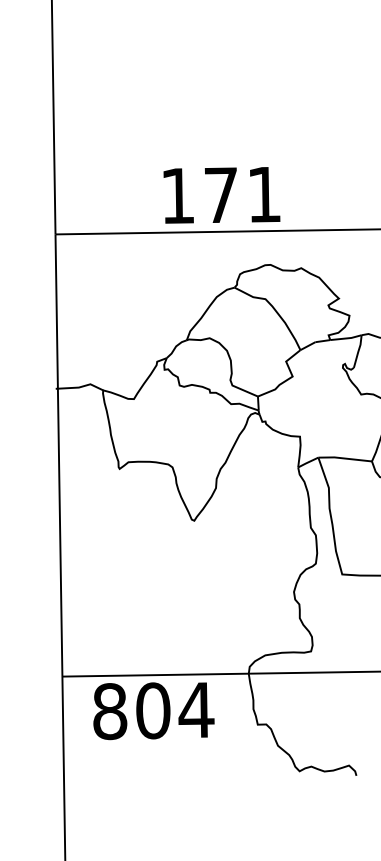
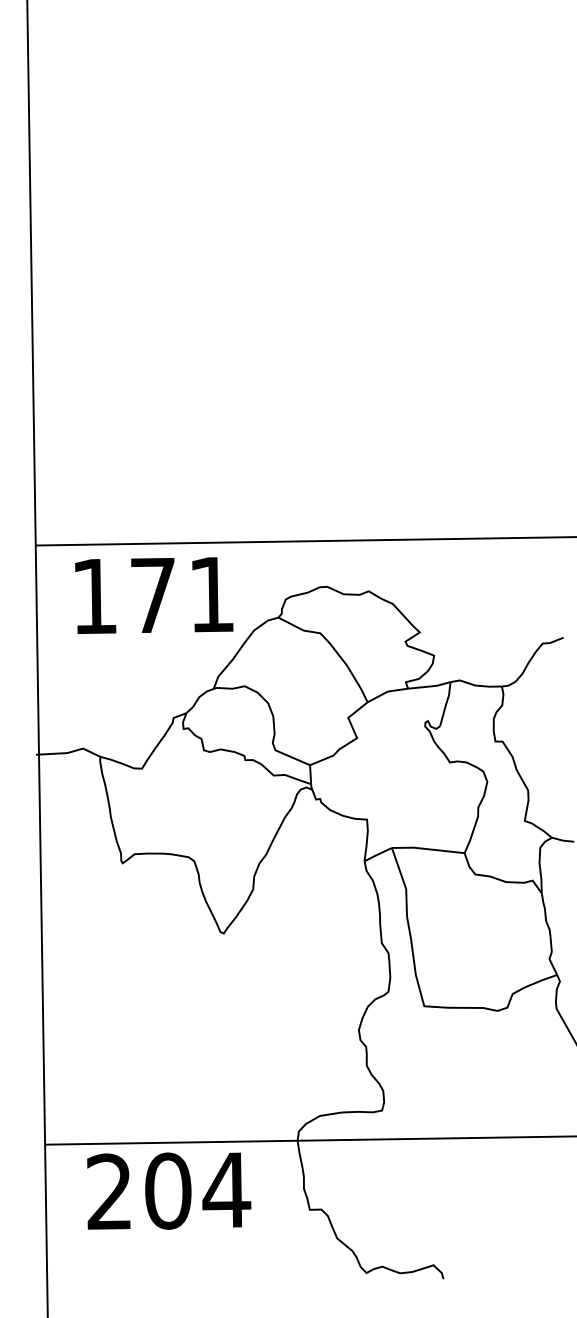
text: (222, 195) -> (154, 595), moved
text: (110, 711) -> (110, 1191), 804 -> 204

